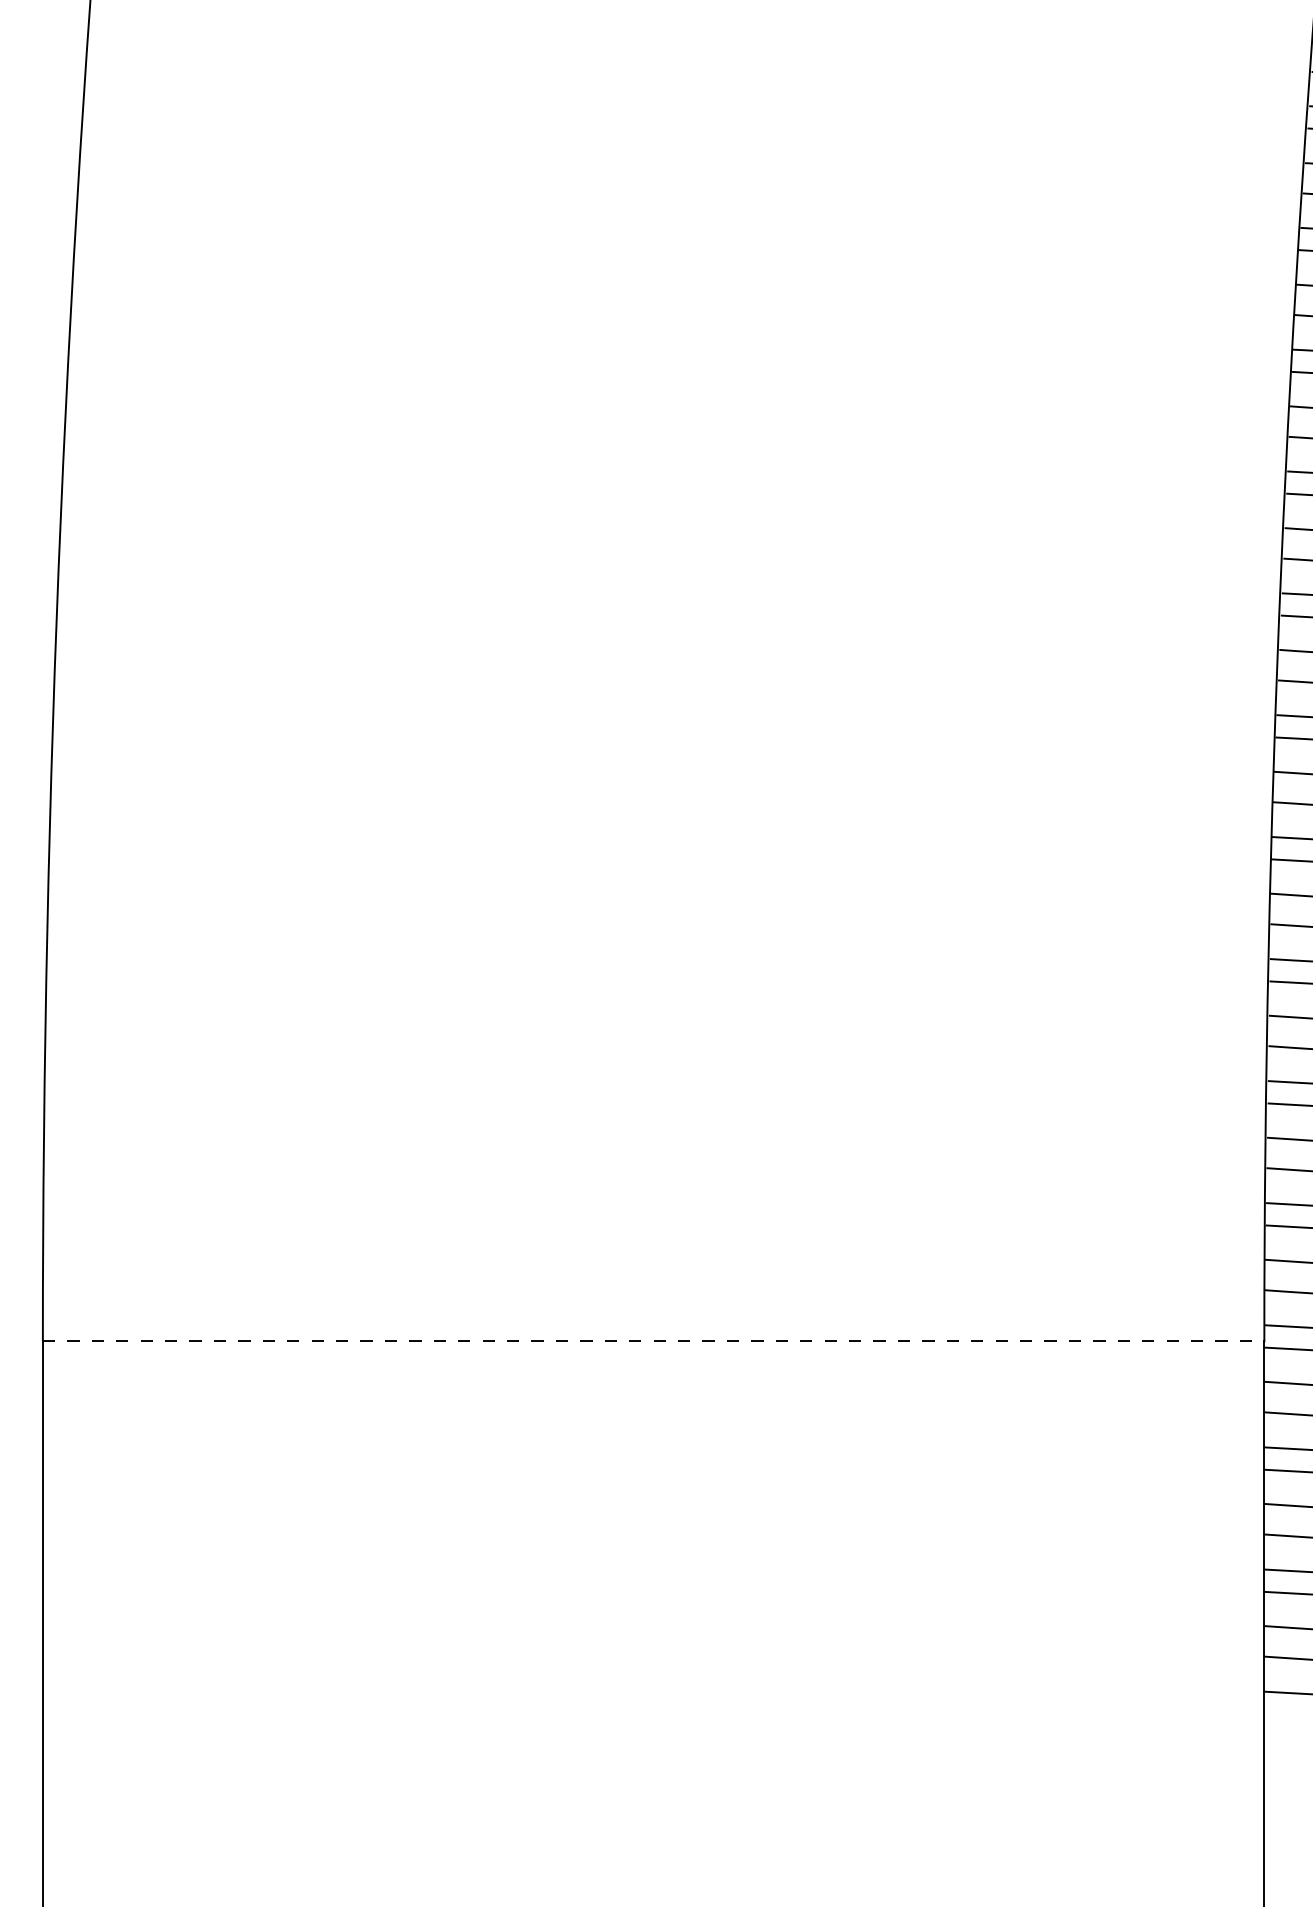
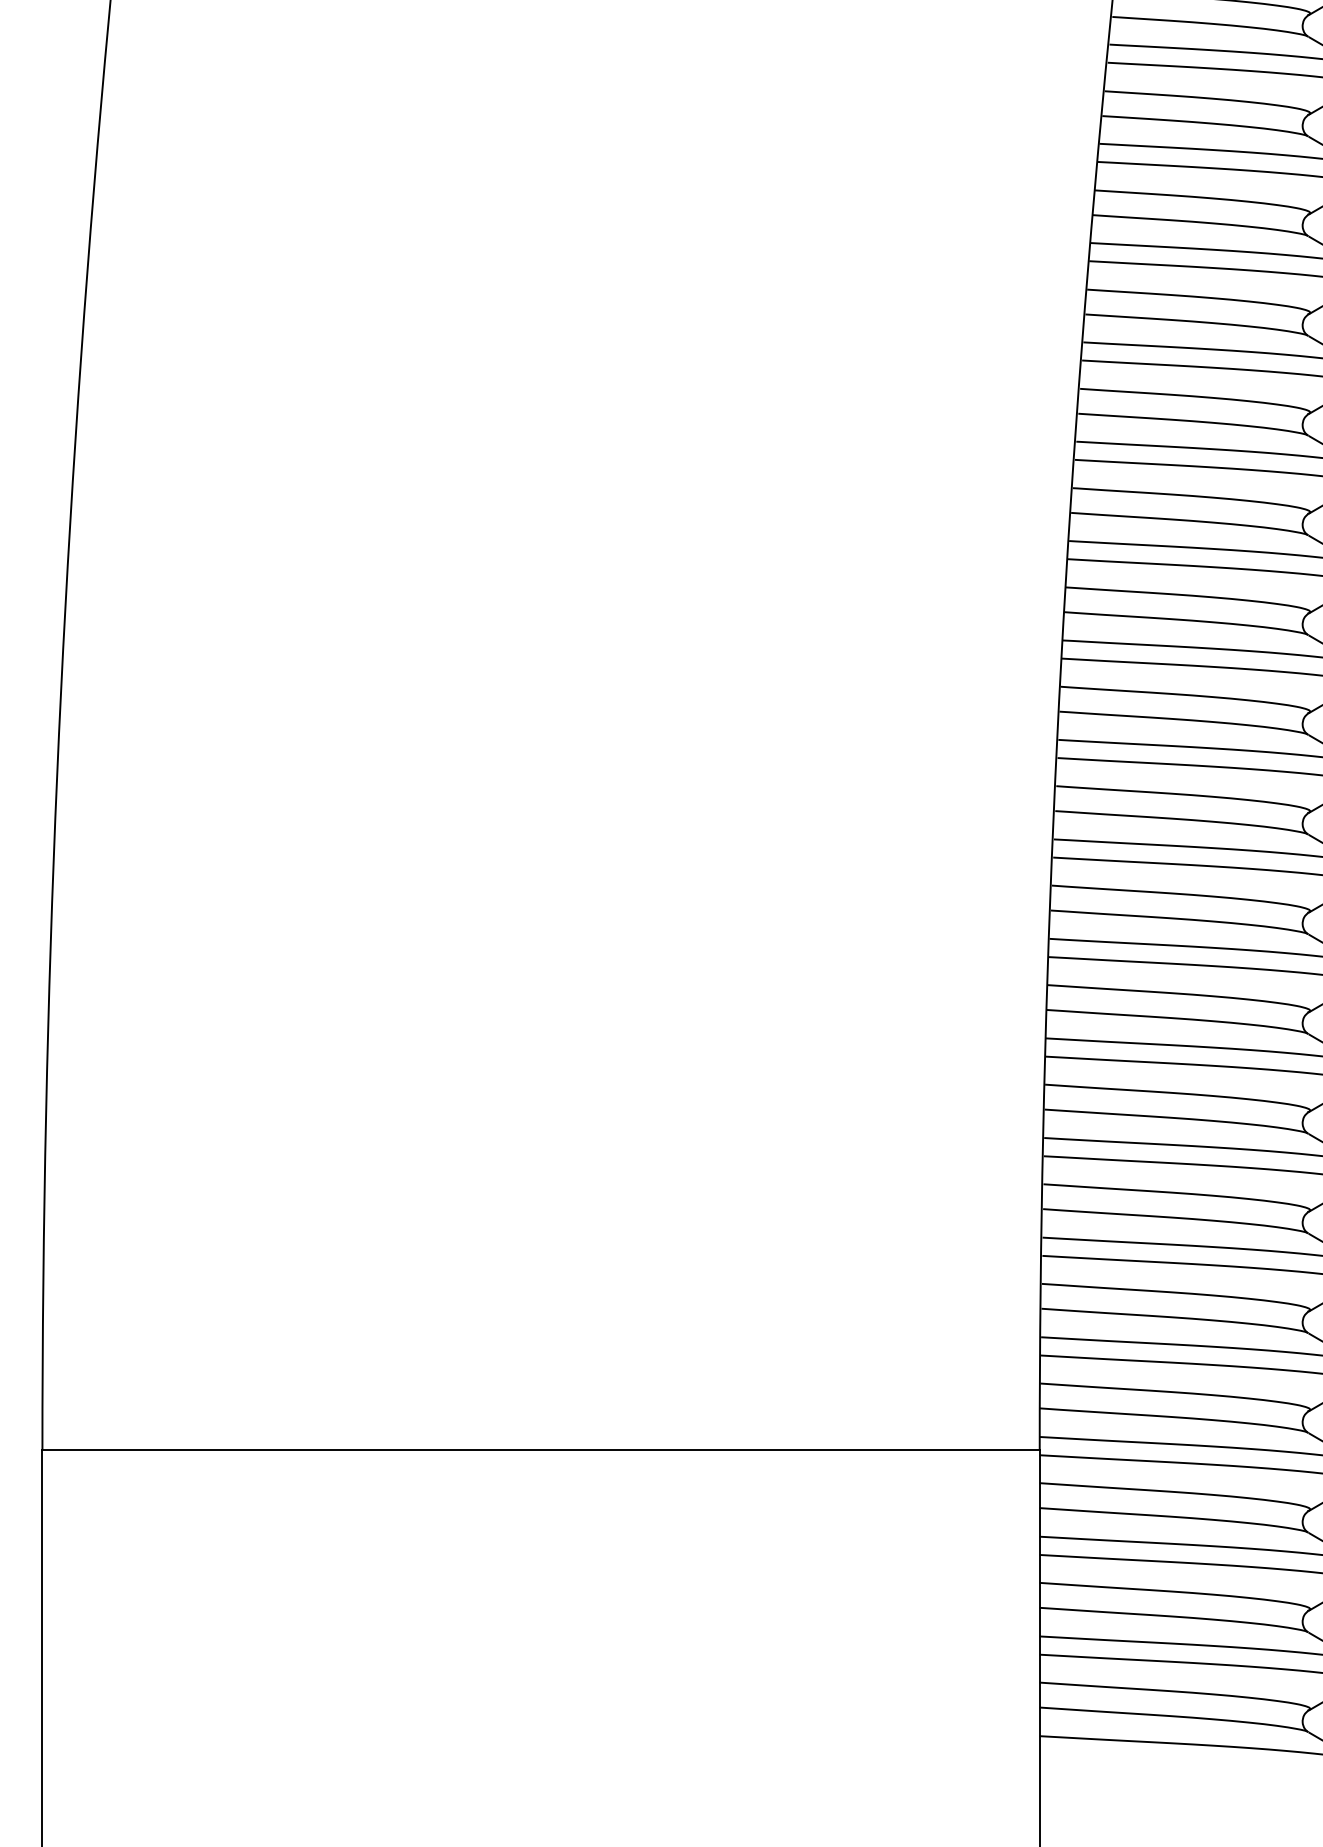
line: (654, 1340) -> (541, 1449), dashed -> solid

